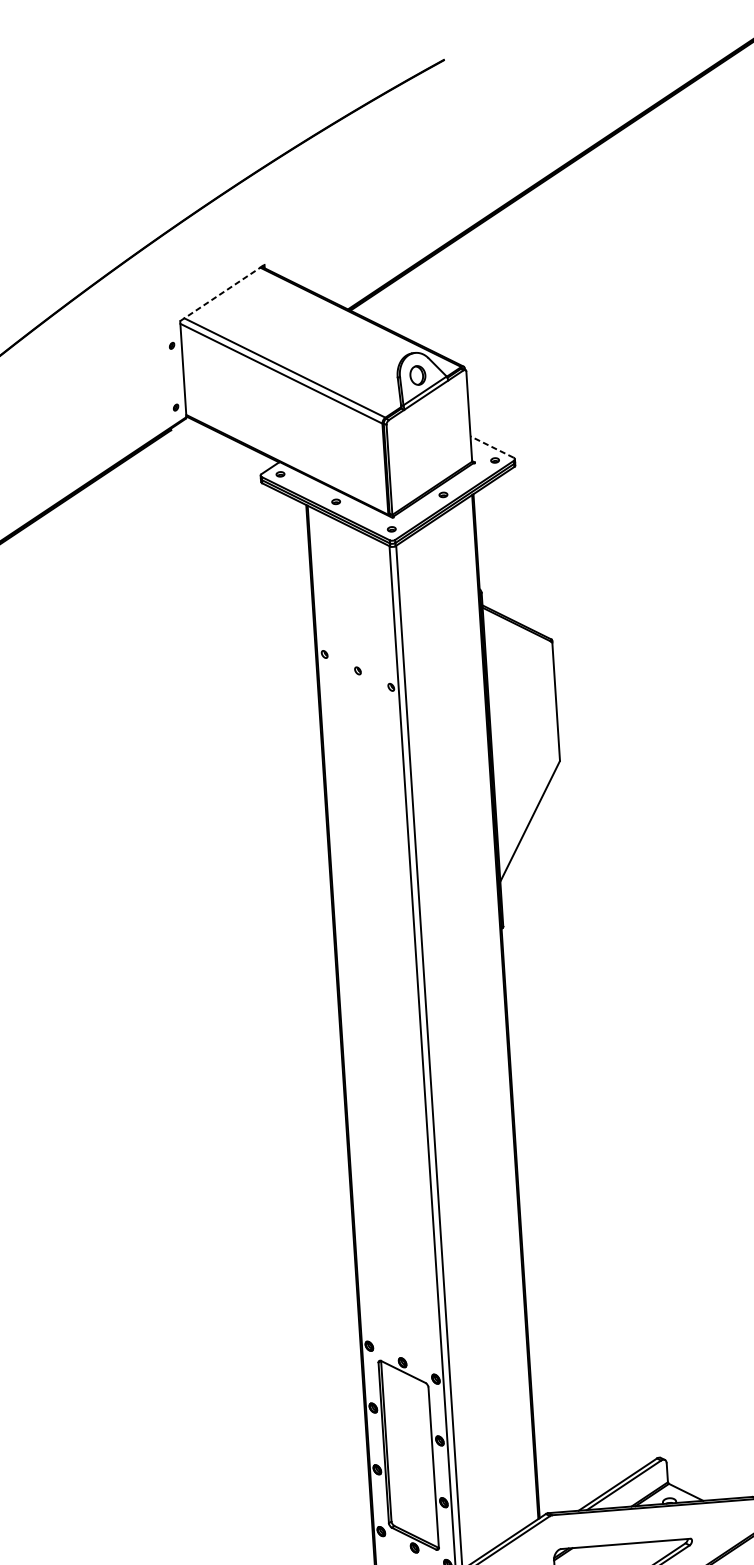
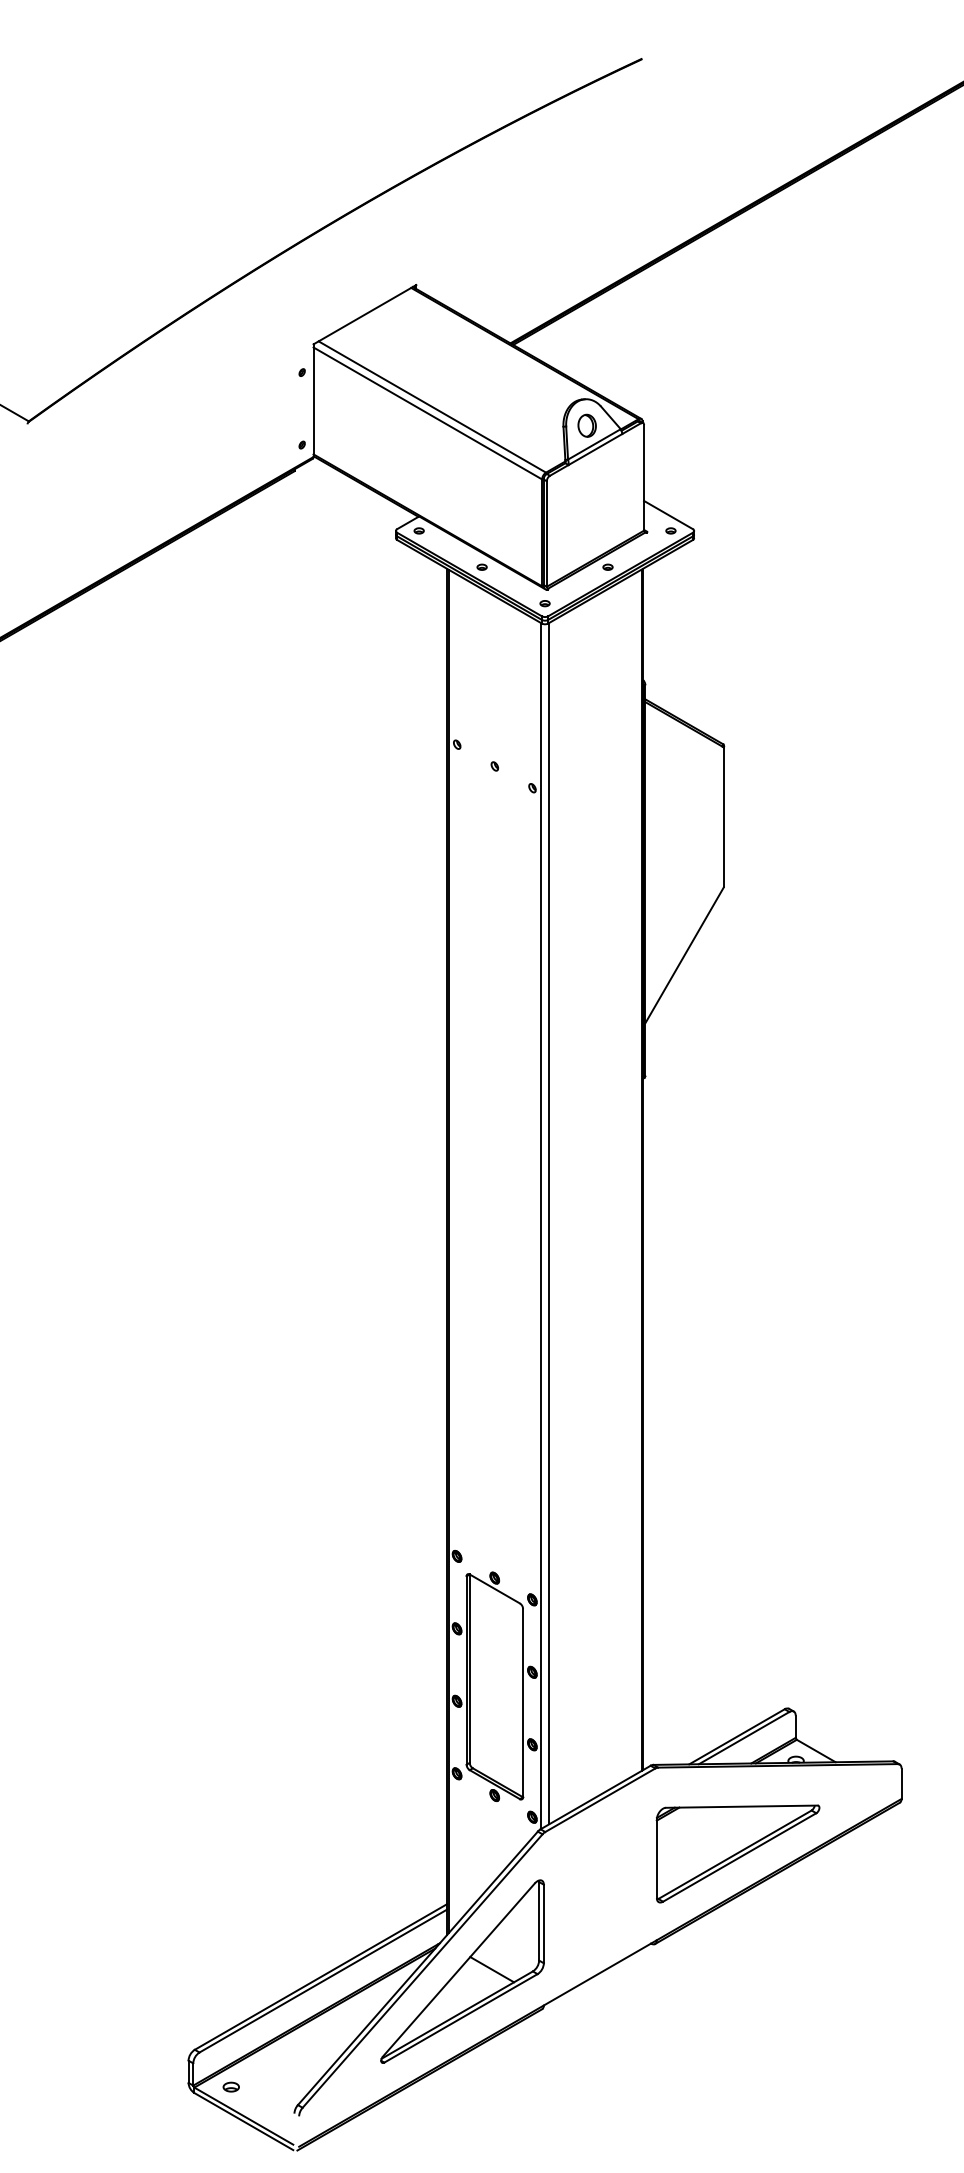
line: (222, 292) -> (365, 314), dashed -> solid
line: (492, 446) -> (668, 514), dashed -> solid

